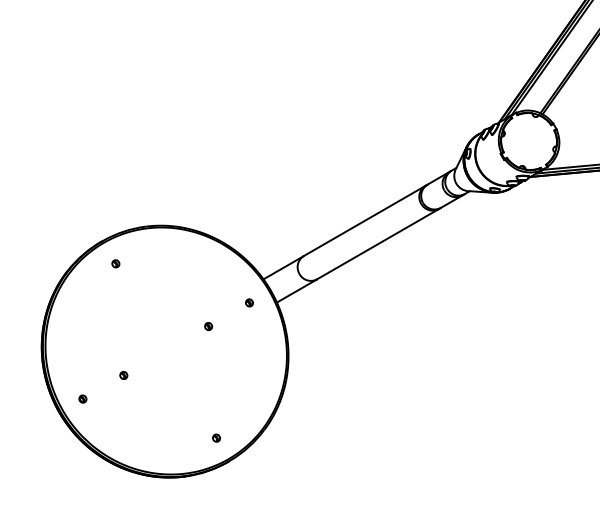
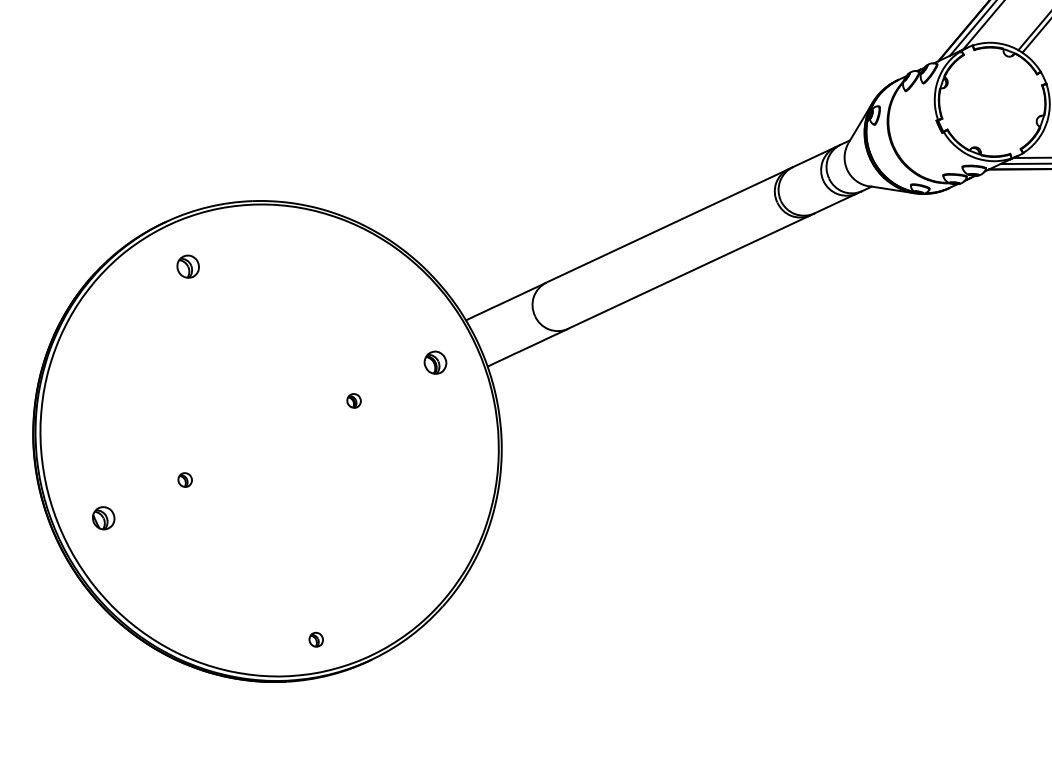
part: (115, 263) -> (187, 266), size x1.6
part: (249, 302) -> (435, 361), size x1.6
part: (82, 398) -> (103, 516), size x1.6
part: (216, 437) -> (316, 638), moved

